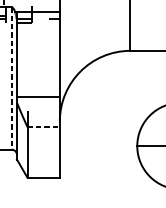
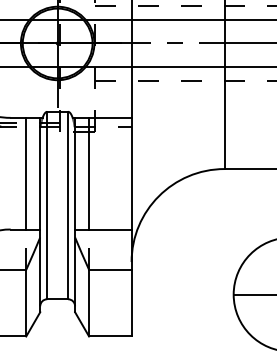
line: (27, 54) -> (89, 173), added
line: (11, 78) -> (68, 205), dashed -> solid
line: (43, 127) -> (110, 269), dashed -> solid

